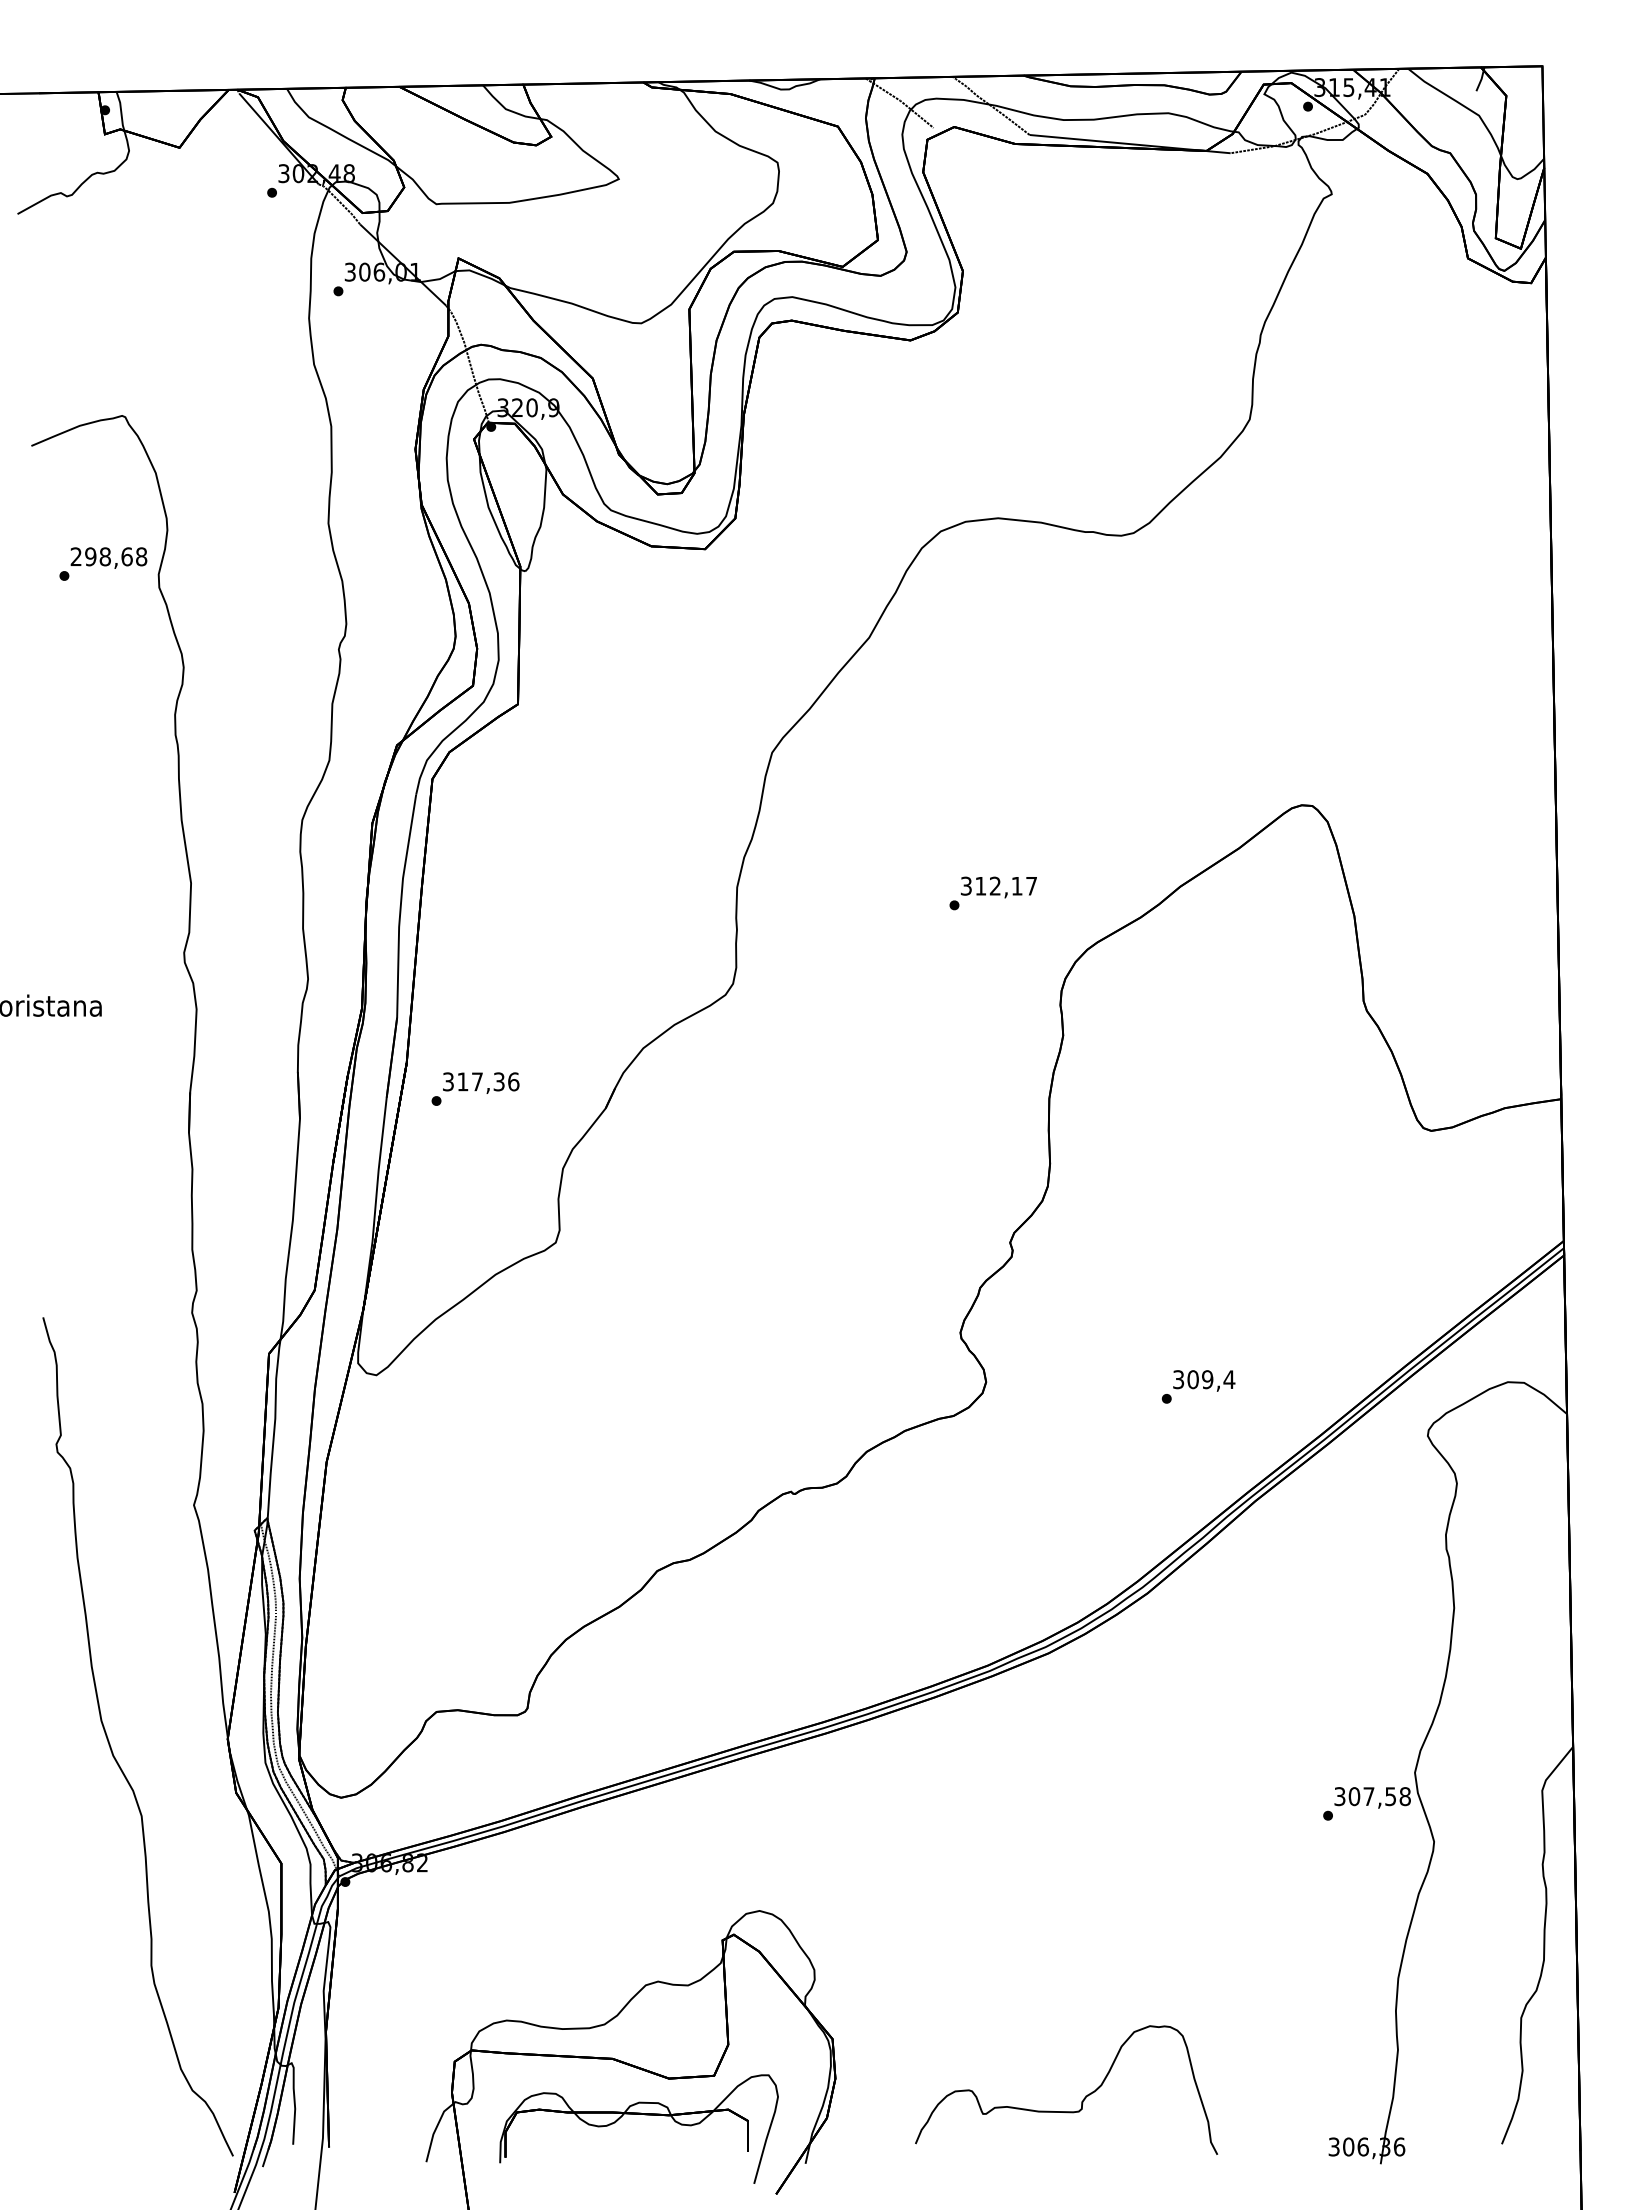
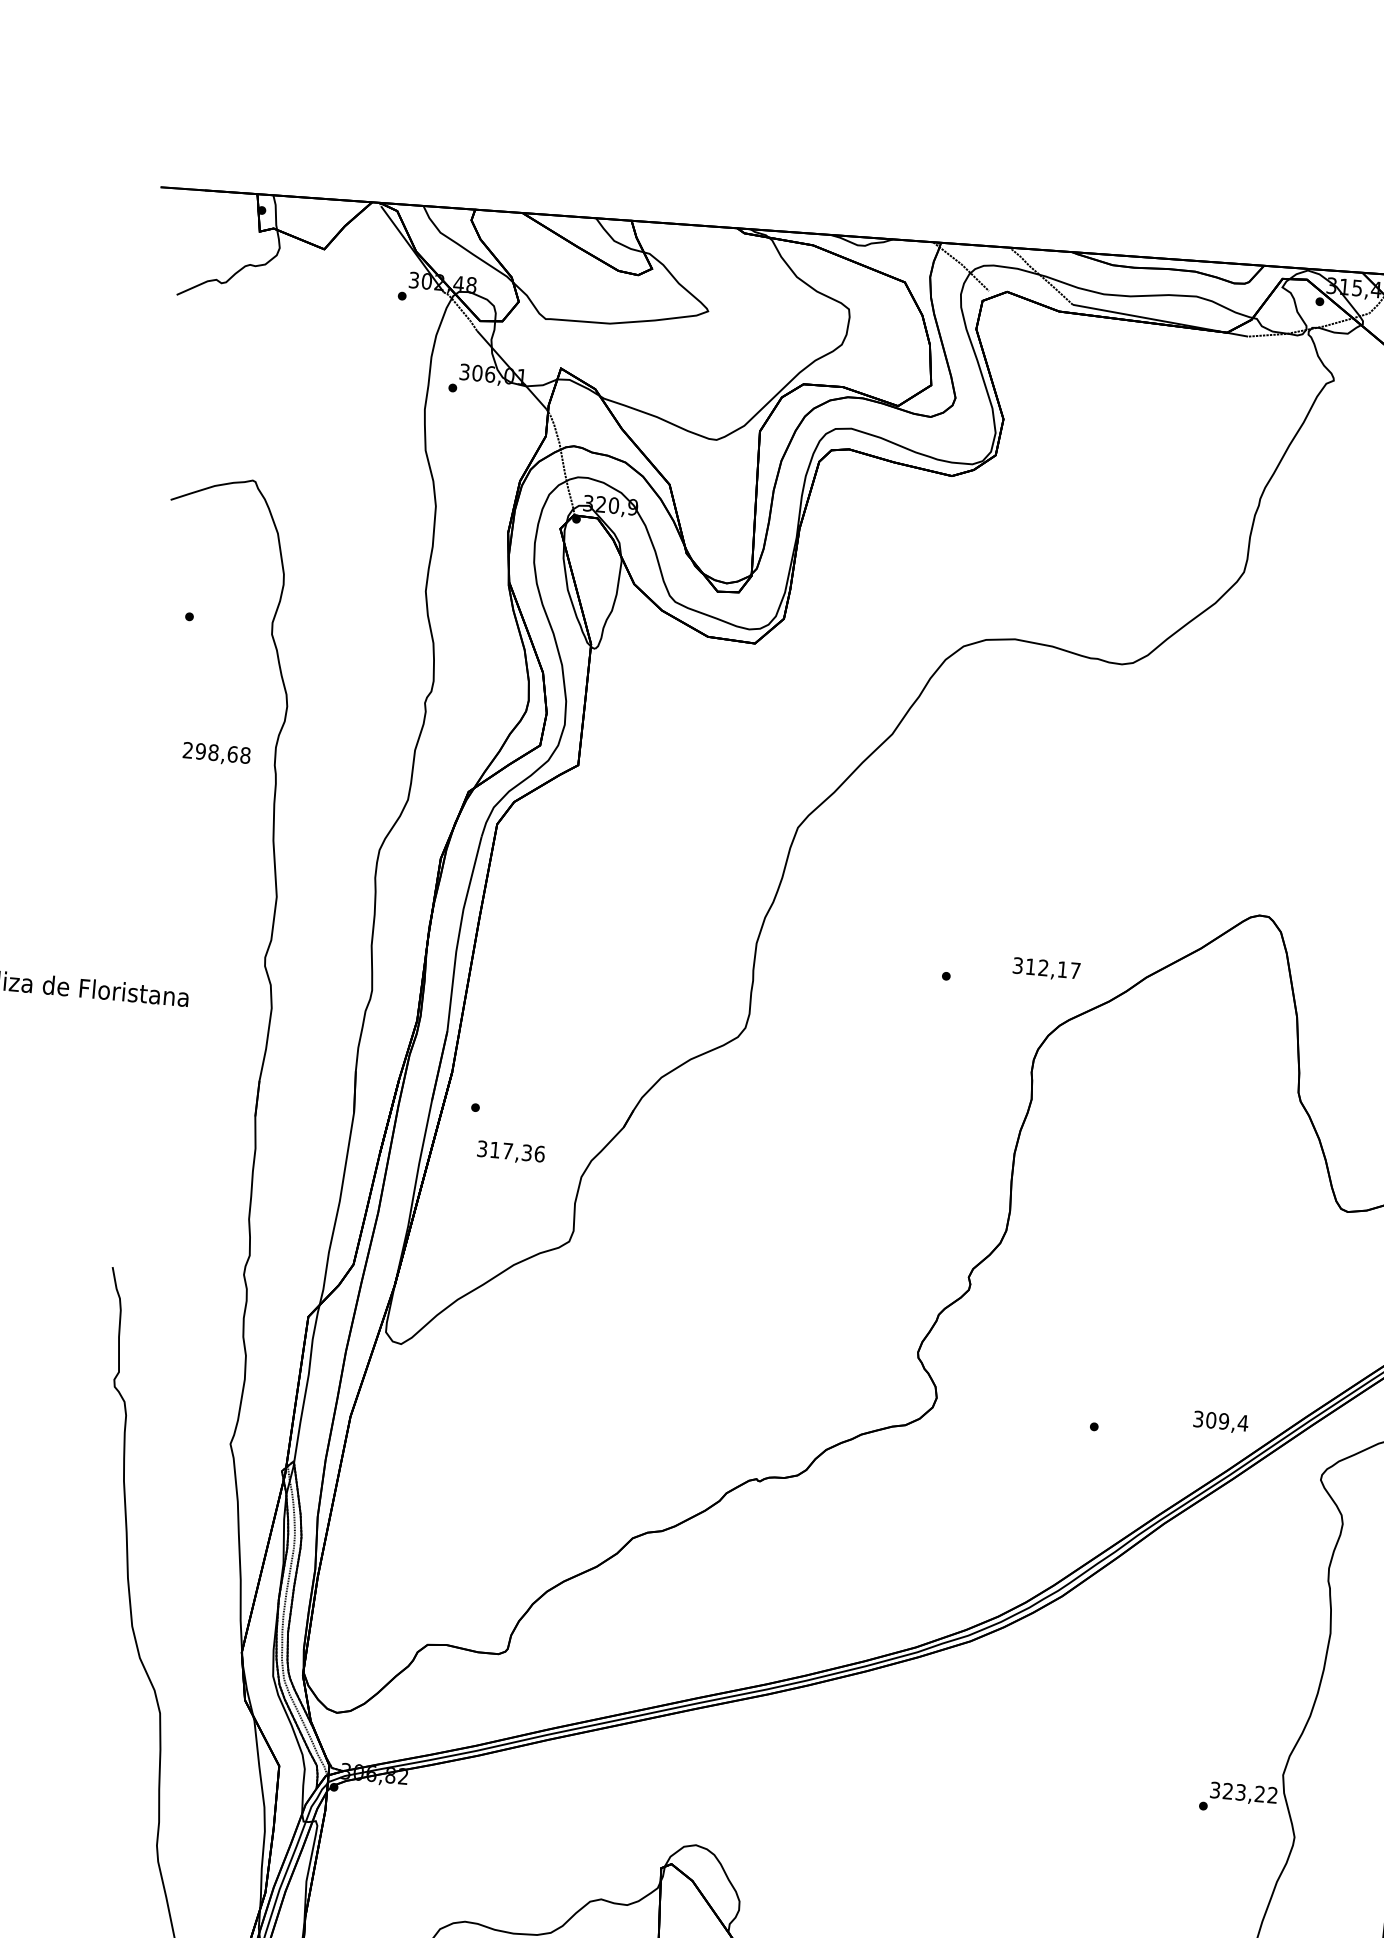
text: (108, 557) -> (216, 753), moved
text: (998, 887) -> (1046, 969), moved
text: (481, 1082) -> (511, 1152), moved
text: (1204, 1380) -> (1221, 1421), moved
text: (1379, 1796) -> (1250, 1793), 307,58 -> 323,22

